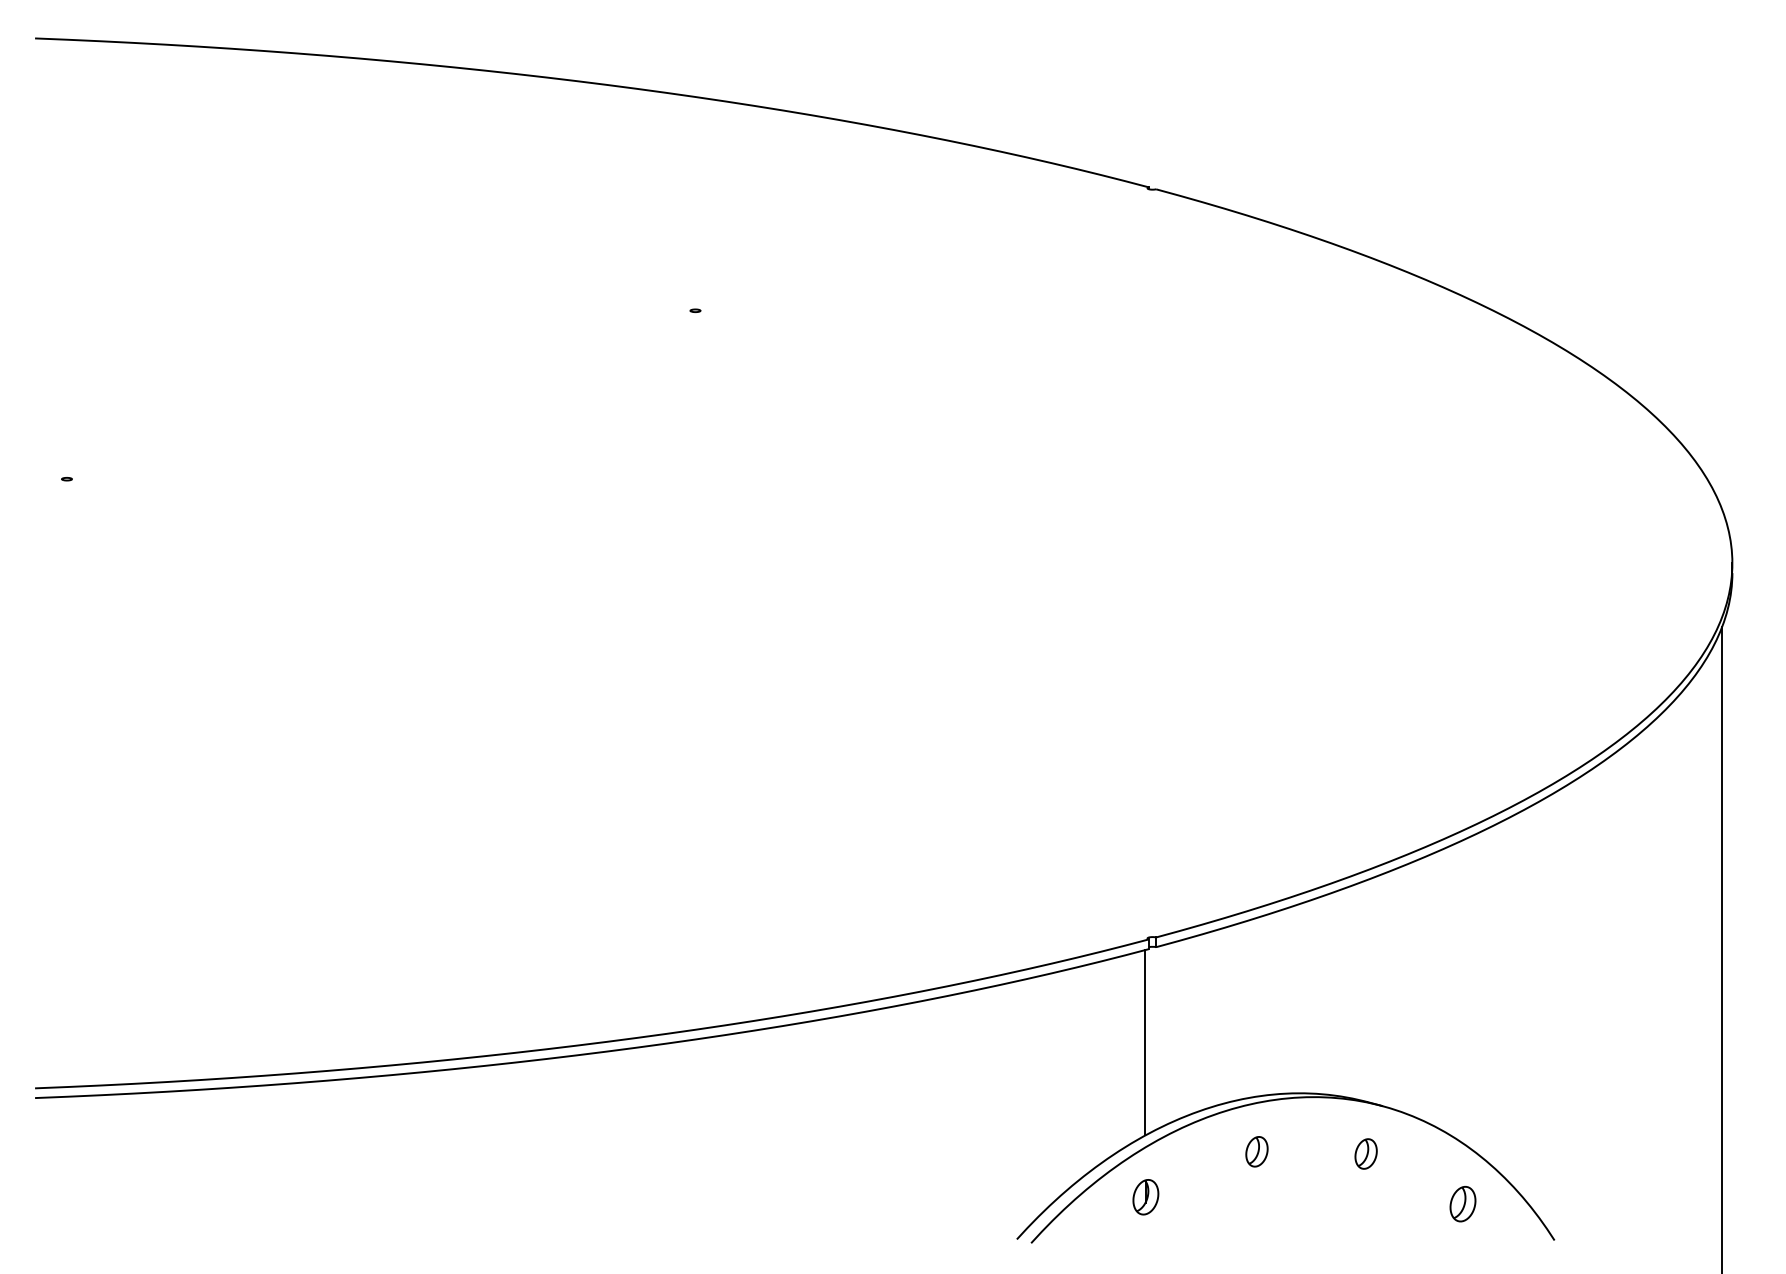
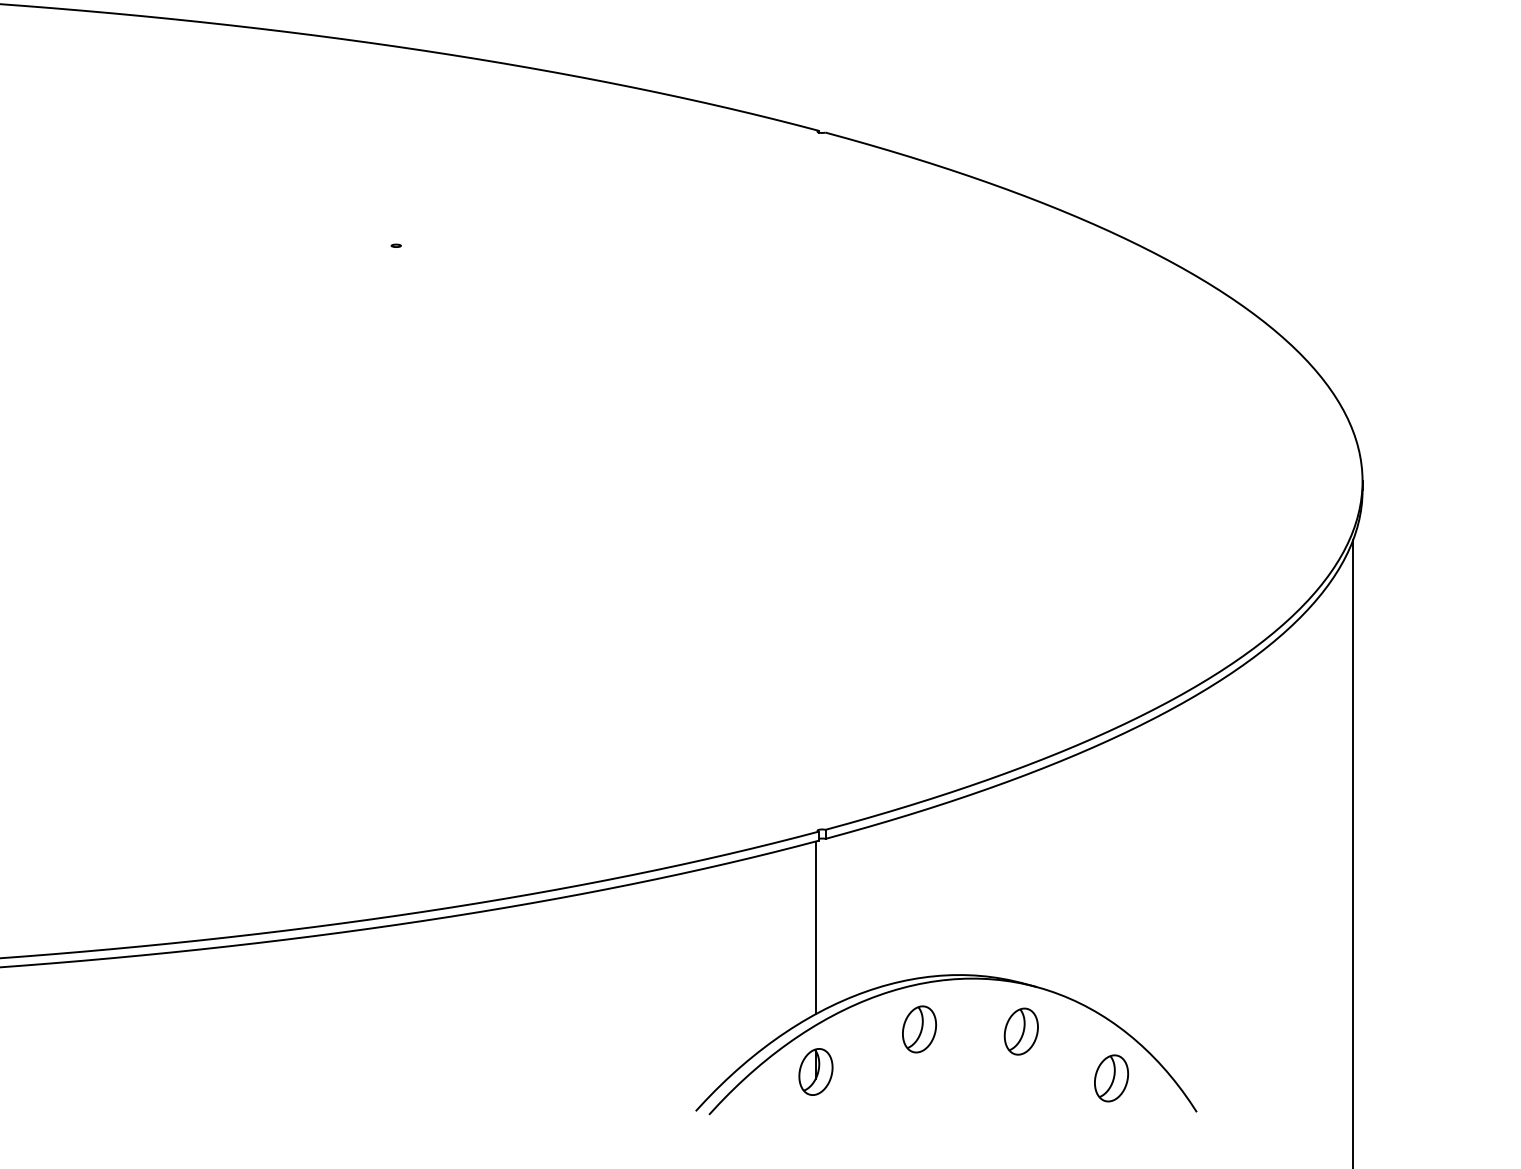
part: (1256, 1151) -> (919, 1029), size x1.67
part: (1365, 1153) -> (1020, 1031), size x1.67
part: (1145, 1196) -> (815, 1071), size x1.43
part: (1462, 1203) -> (1111, 1077), size x1.43

